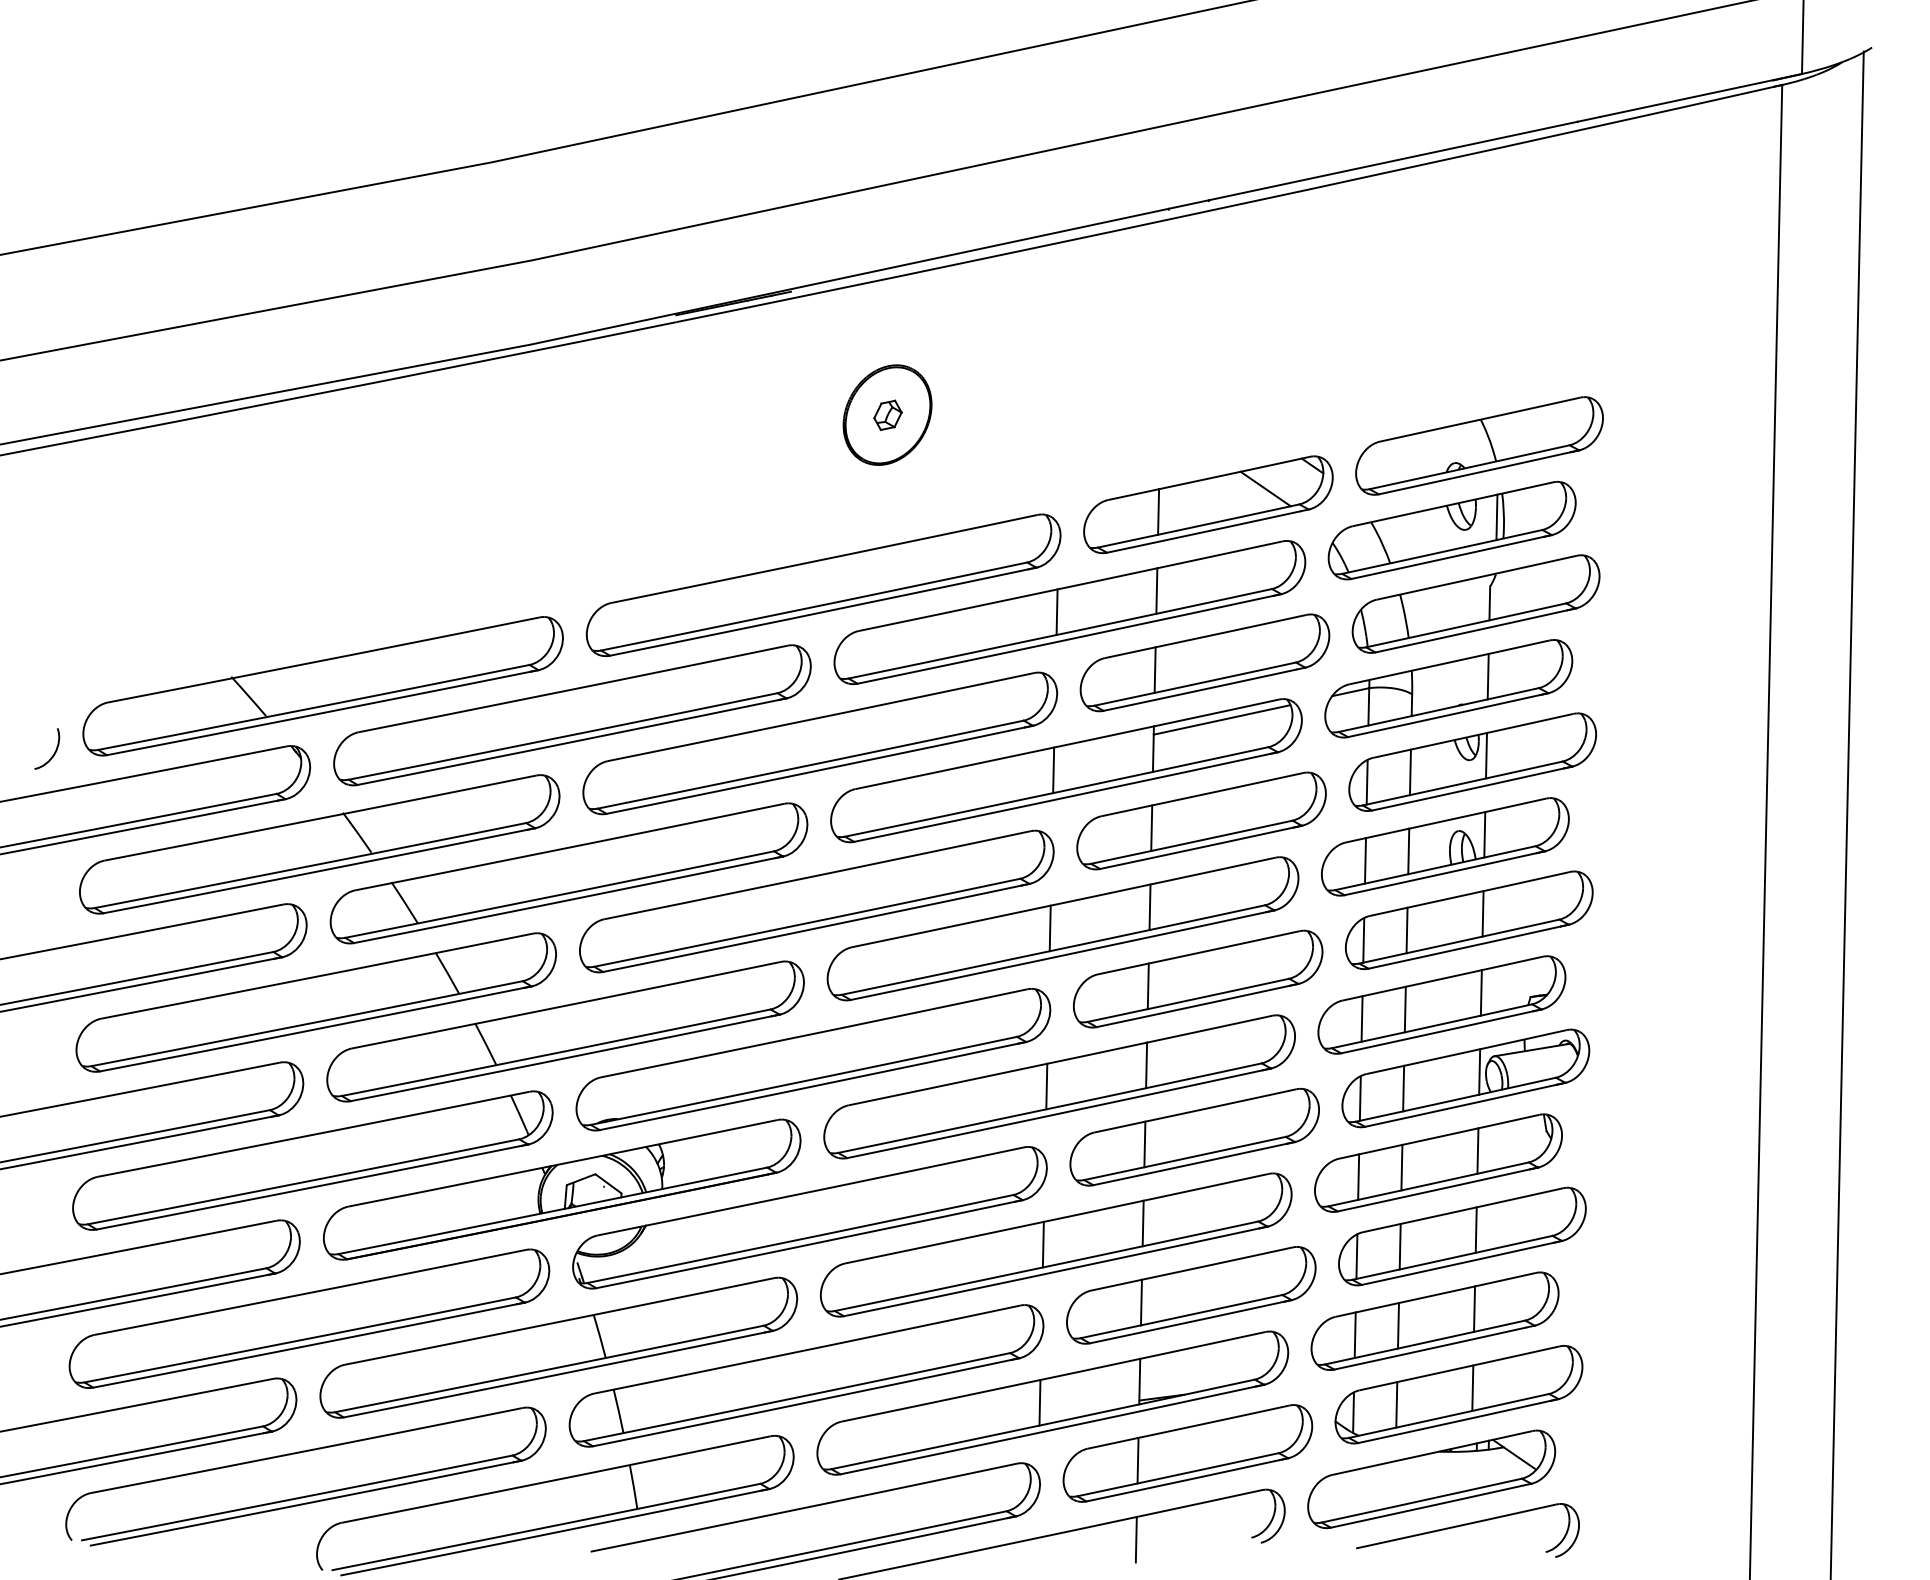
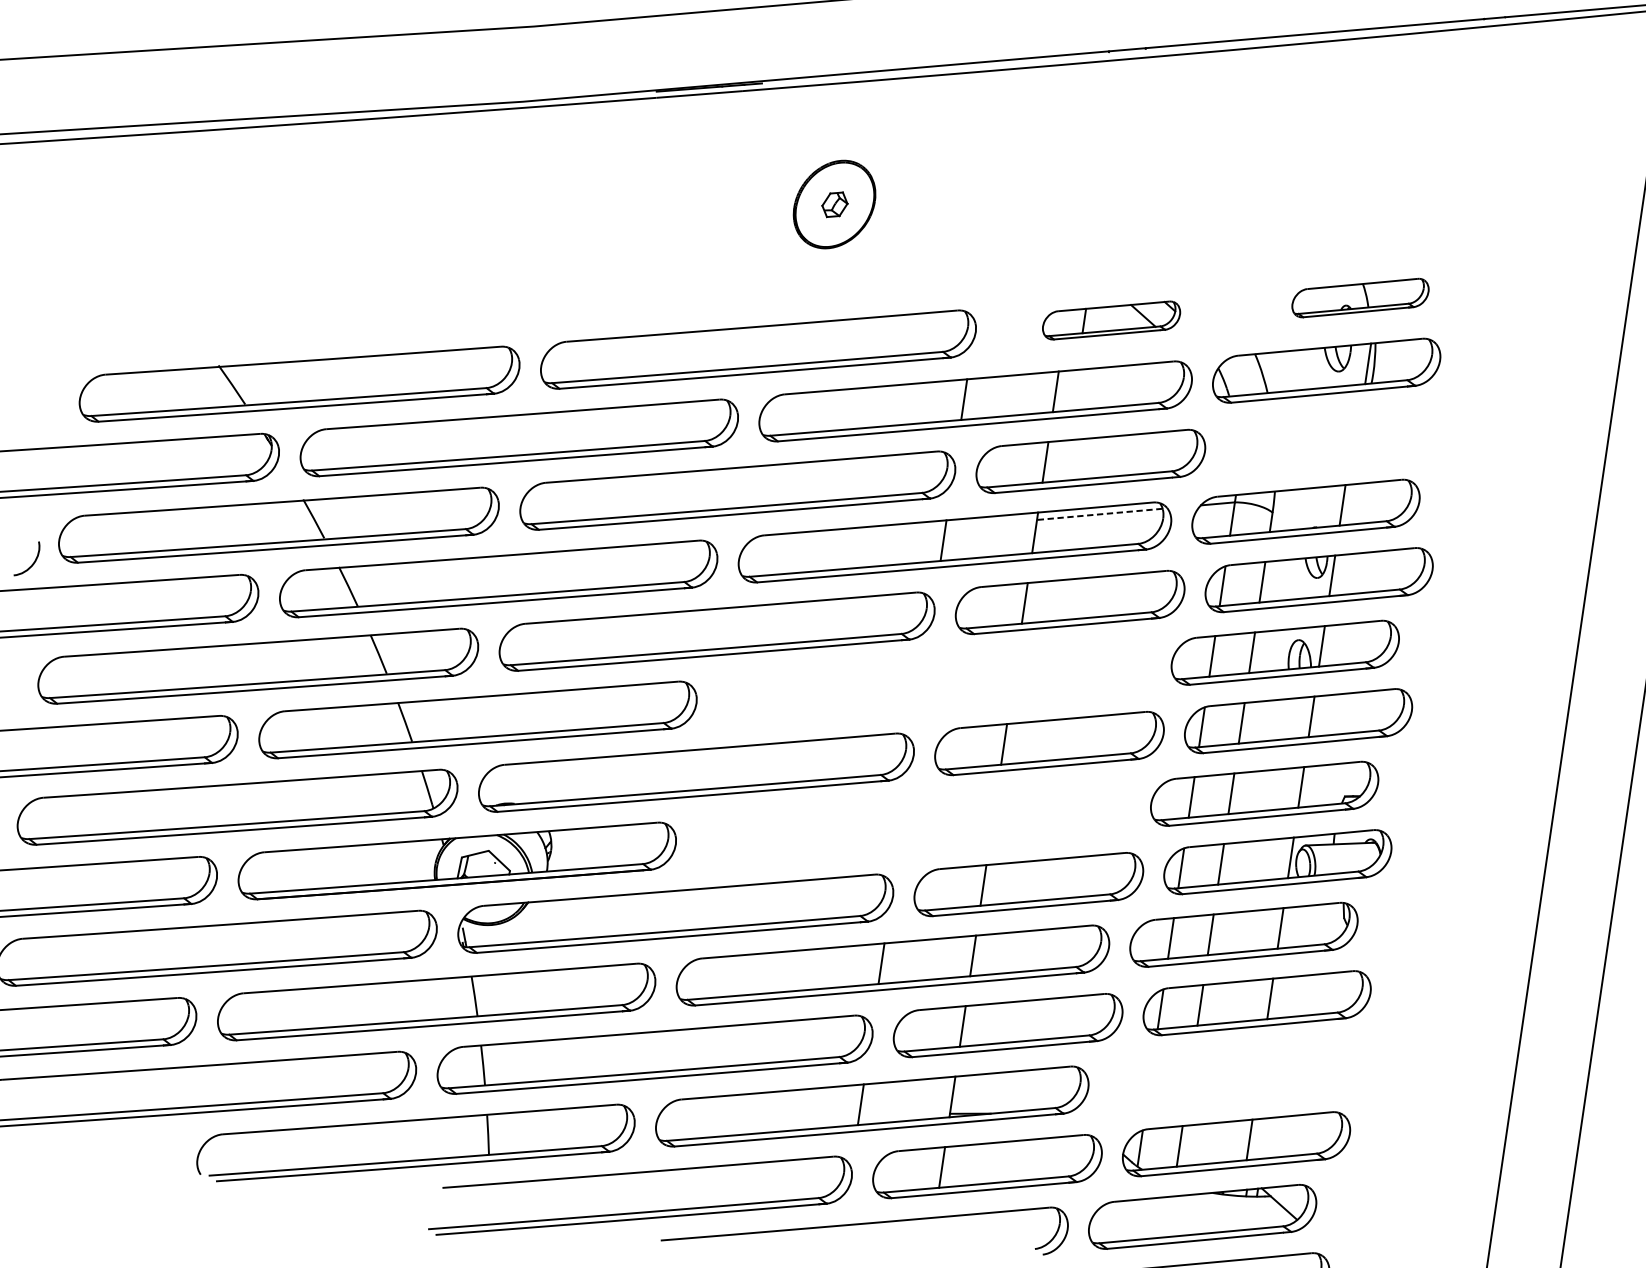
part: (1479, 445) -> (1360, 297), size x0.6
part: (1208, 504) -> (1111, 320), size x0.6
part: (1475, 603) -> (1339, 438), removed
line: (1222, 719) -> (1100, 514), solid -> dashed
curve: (54, 751) -> (33, 561), moved
part: (1062, 928) -> (933, 683), removed
part: (1059, 1086) -> (913, 824), removed
part: (1434, 1320) -> (1222, 1075), removed
line: (1135, 1539) -> (931, 1237), removed

